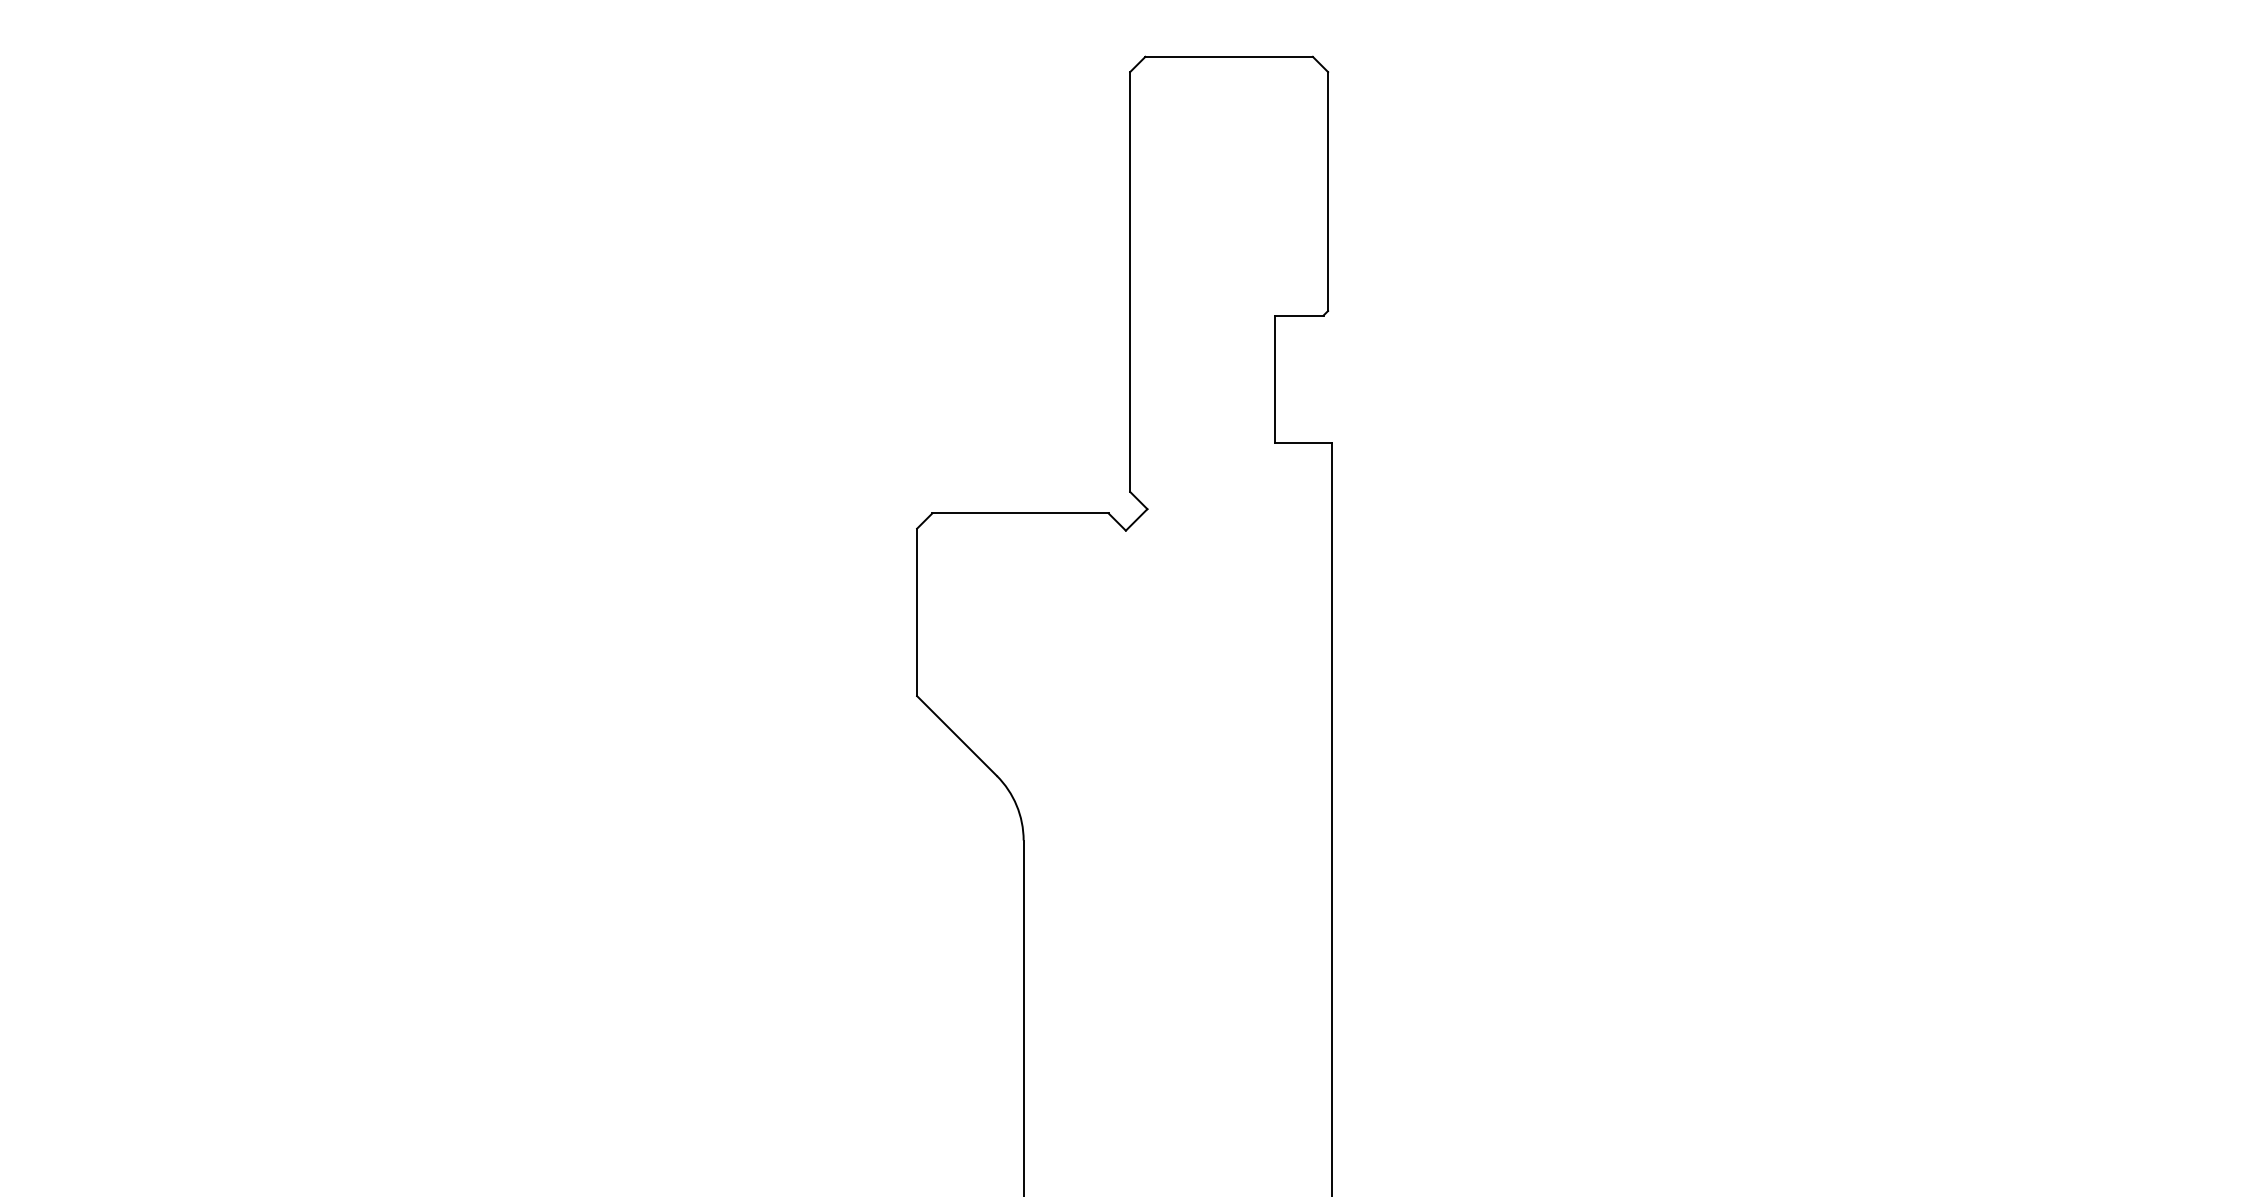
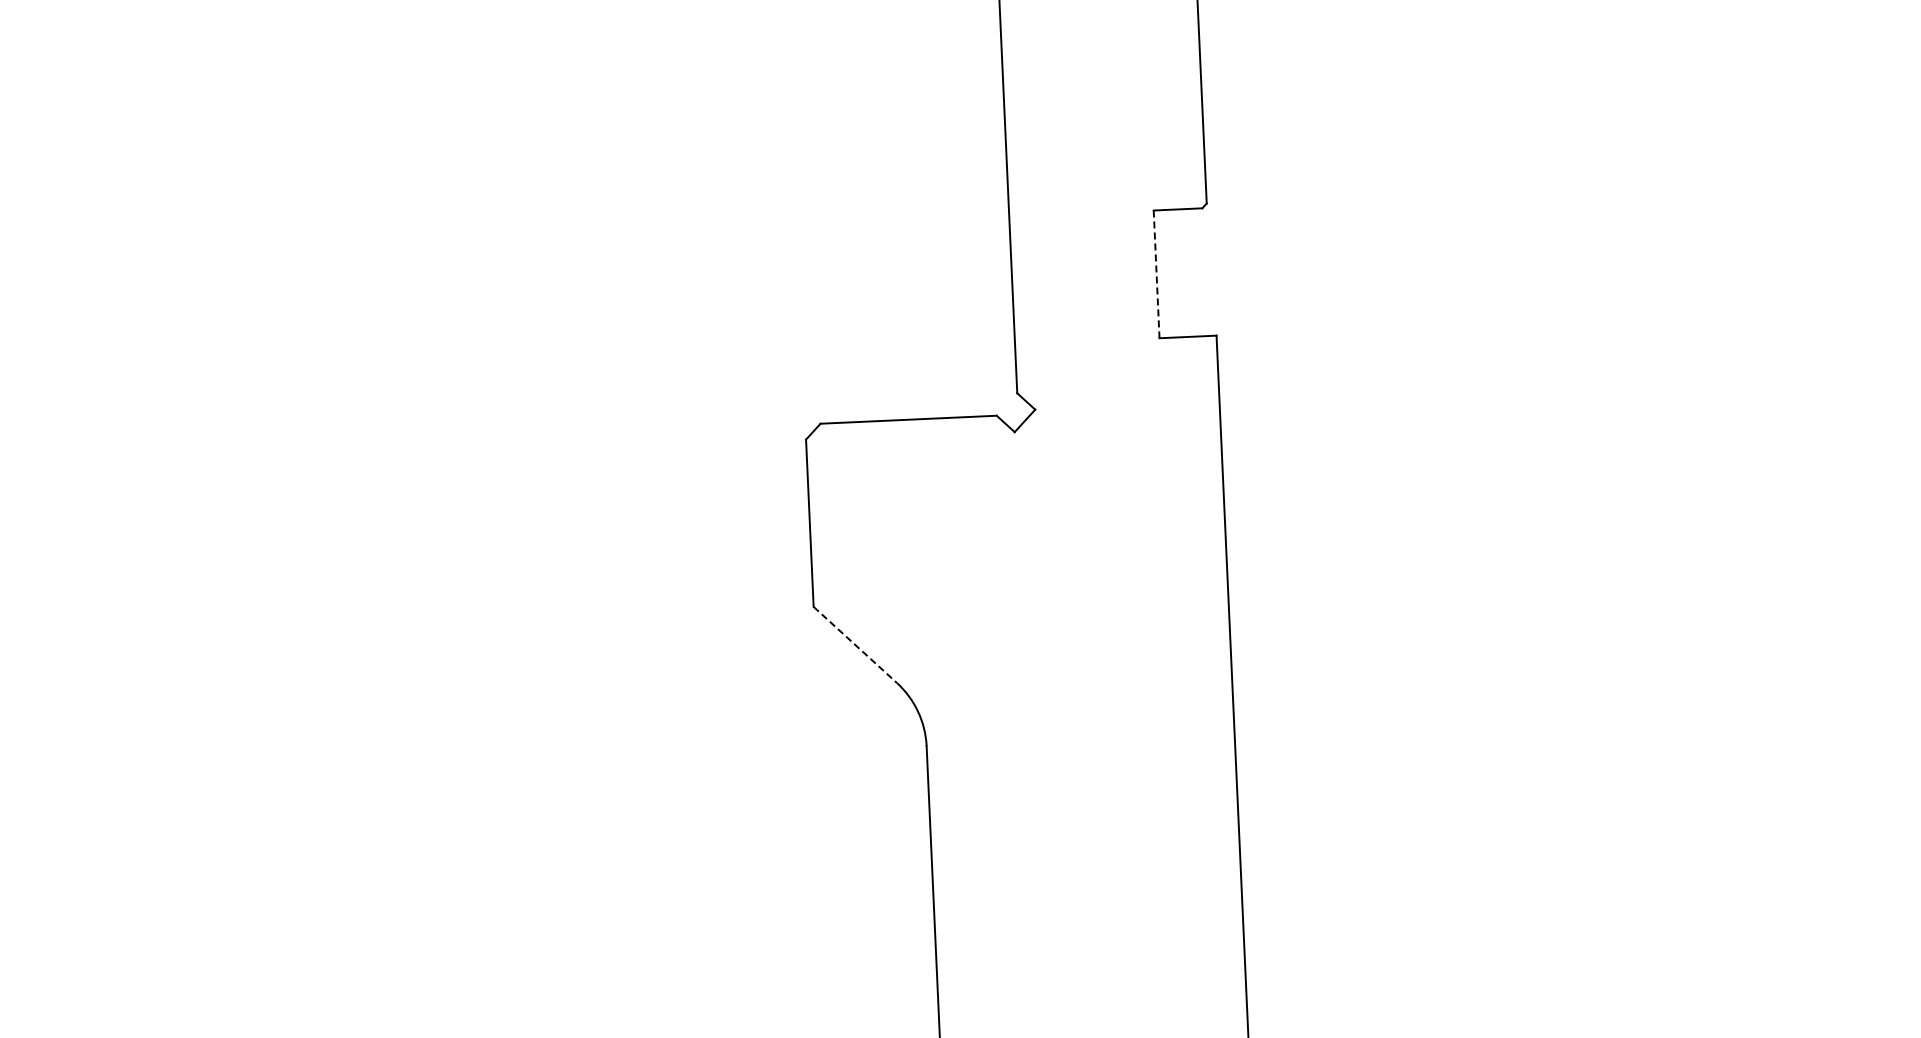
line: (1274, 379) -> (1156, 274), solid -> dashed
line: (957, 736) -> (855, 645), solid -> dashed

